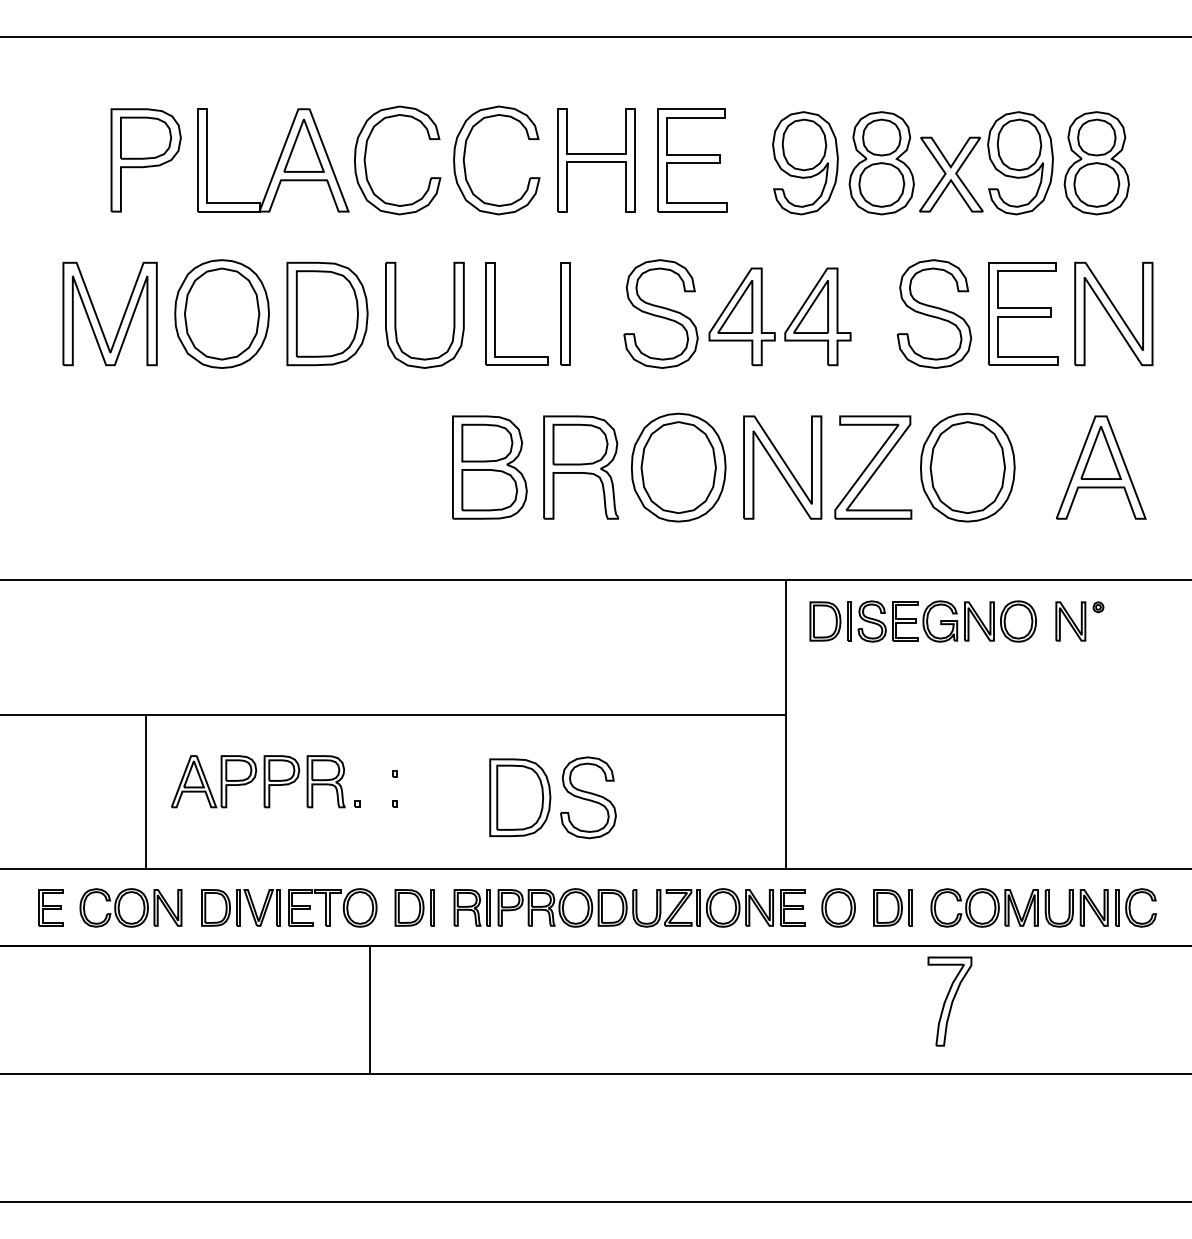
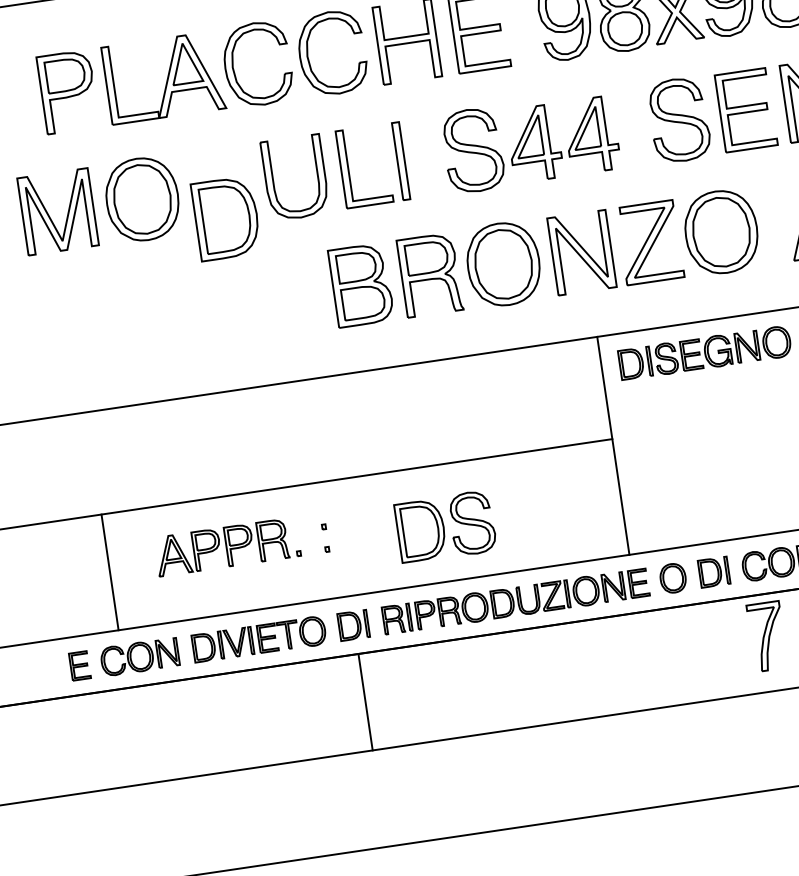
part: (327, 313) -> (226, 218), moved
line: (146, 792) -> (110, 572), moved
line: (370, 1009) -> (365, 701), moved

